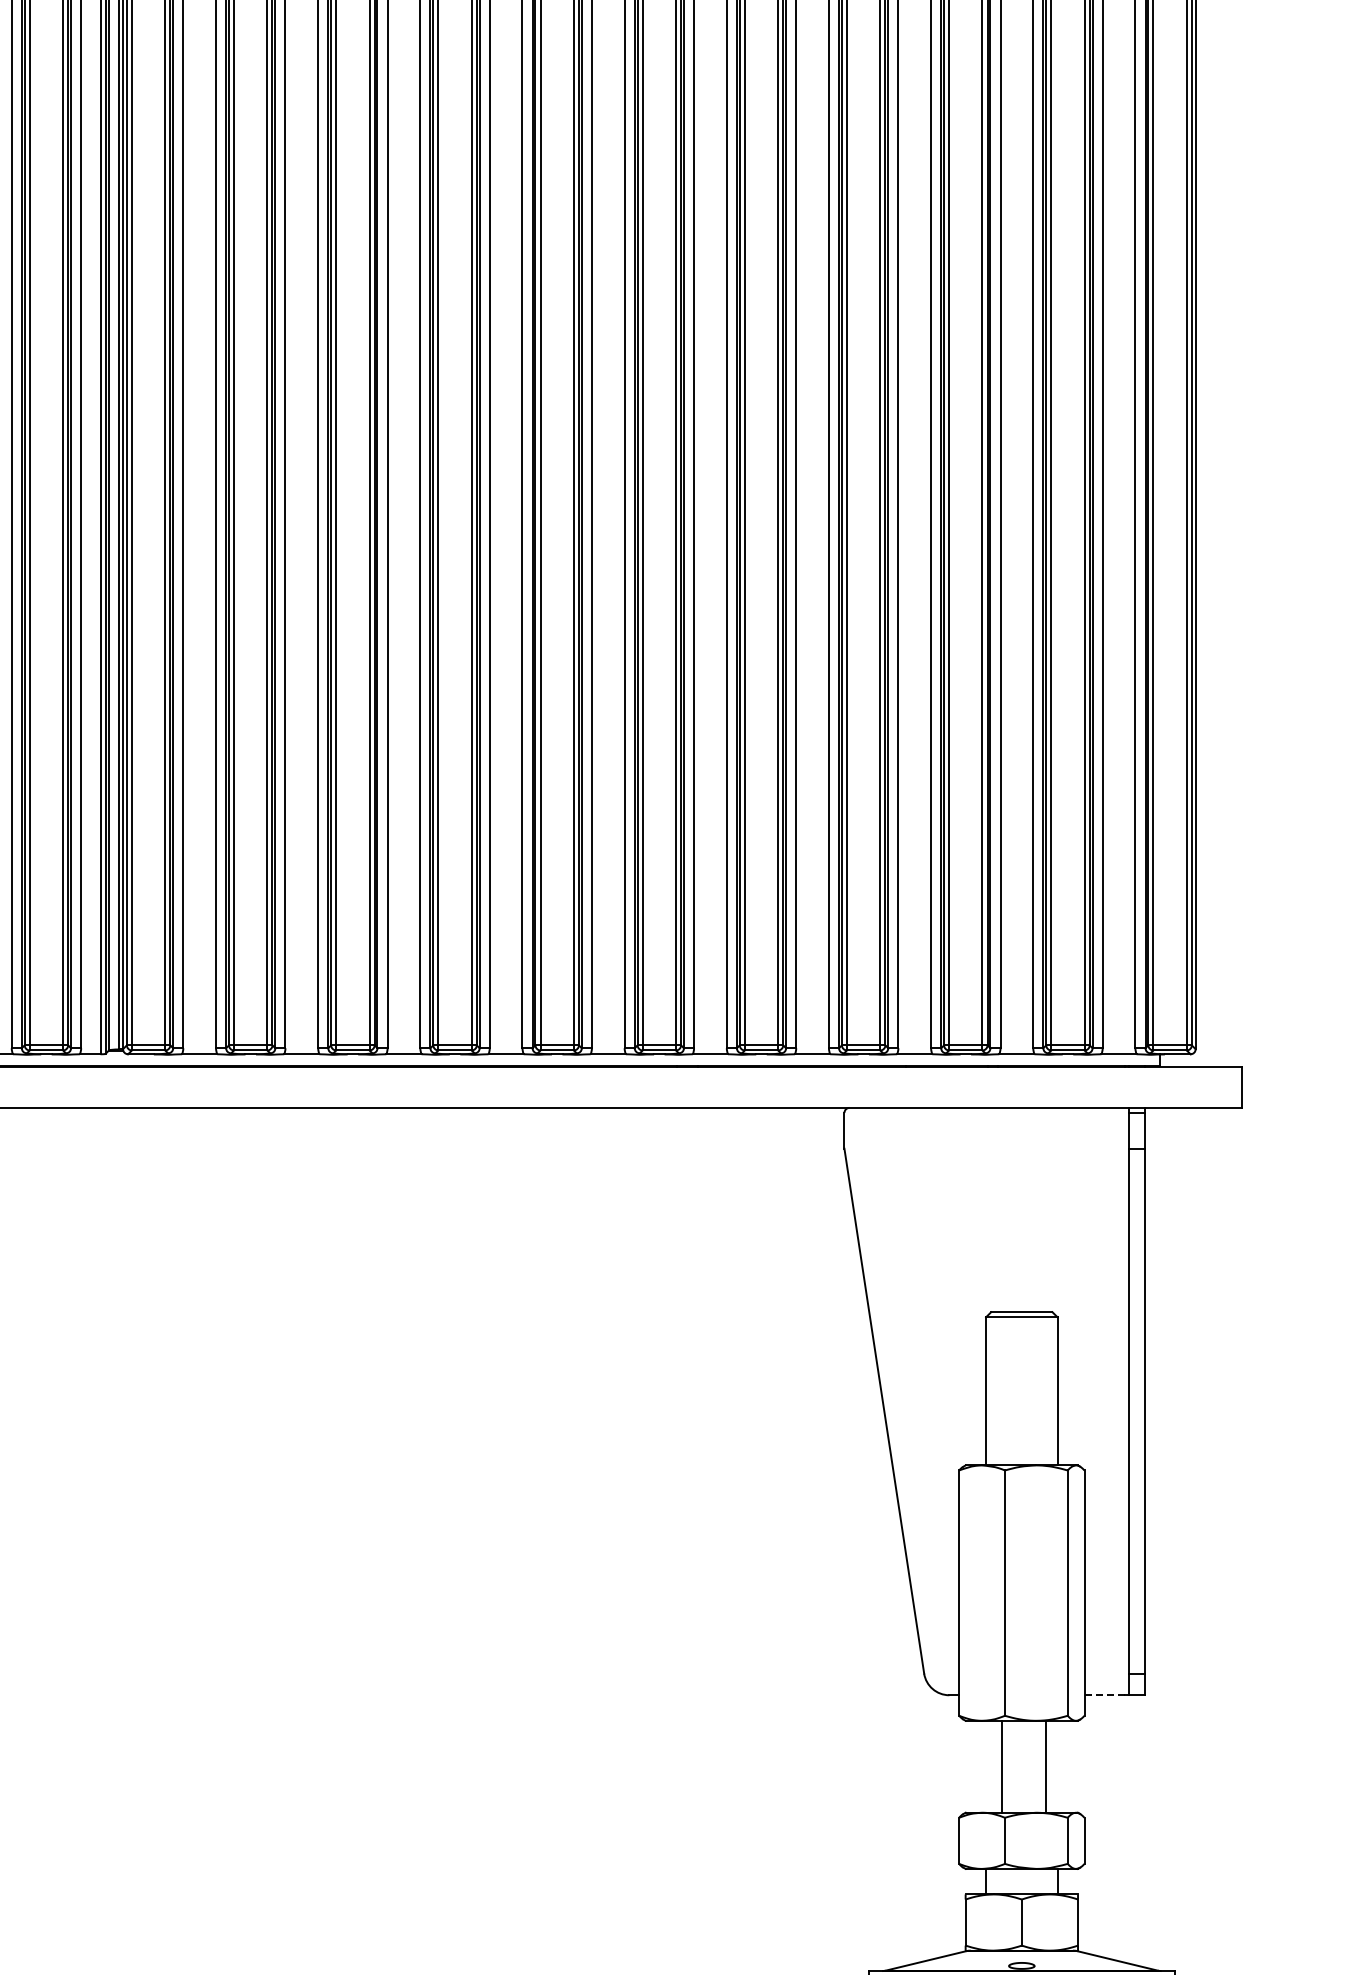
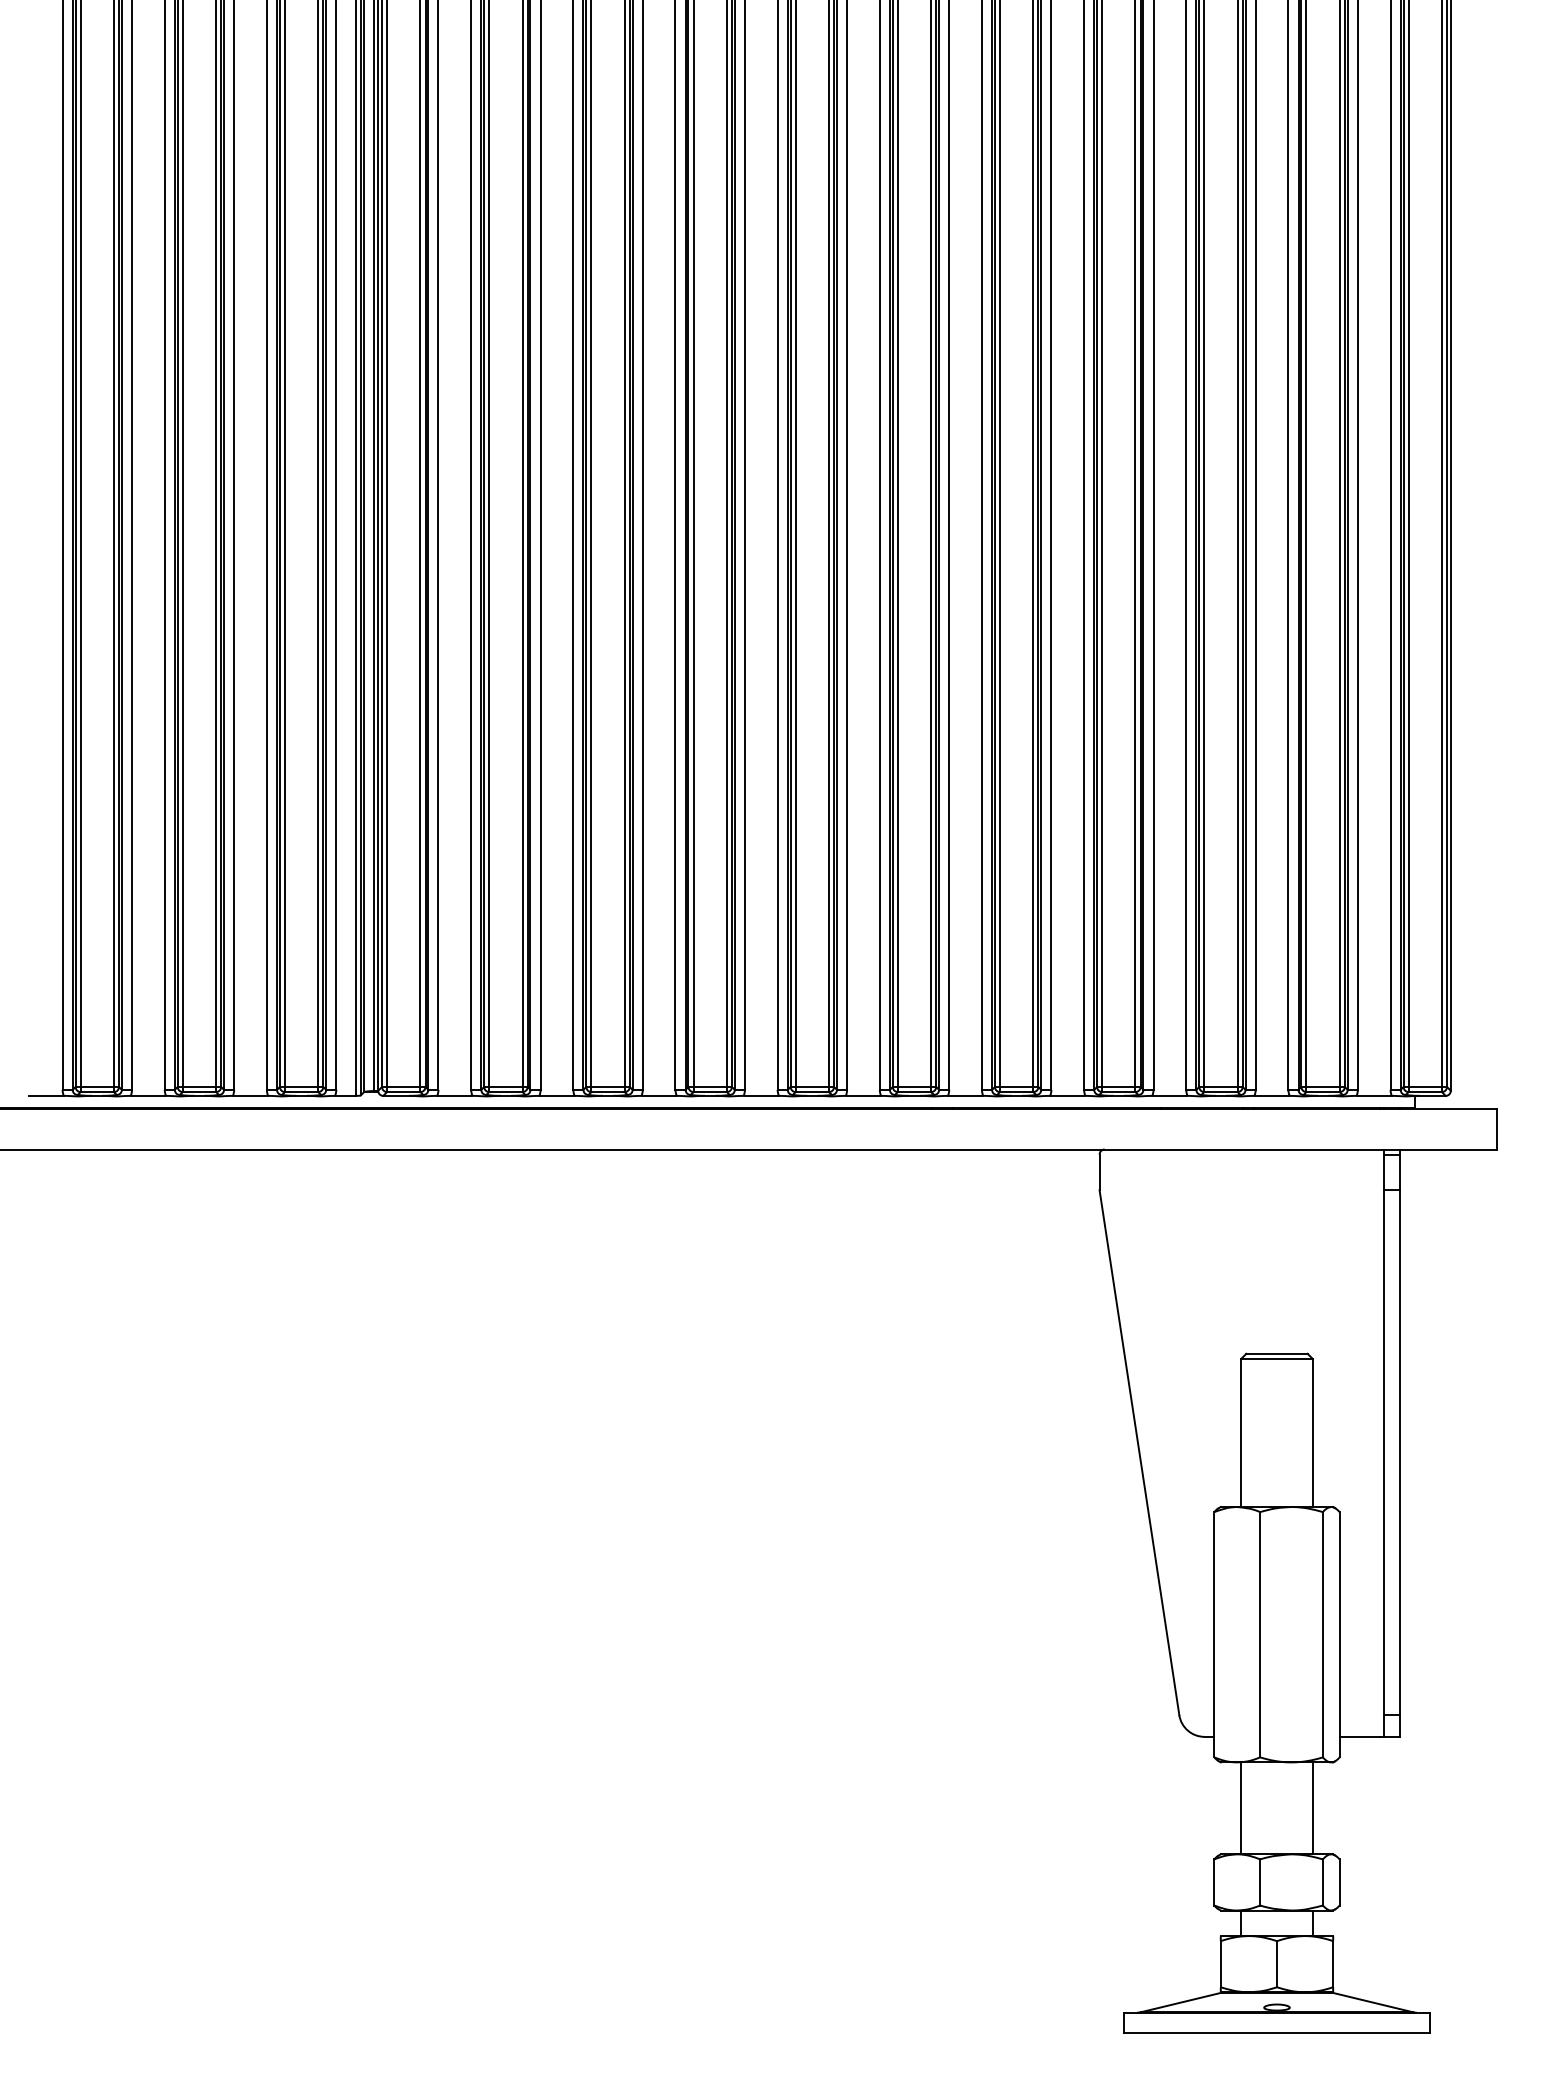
line: (1105, 1694) -> (1360, 1736), dashed -> solid
line: (1001, 1766) -> (1312, 1808), moved
line: (1046, 1766) -> (1241, 1808), moved

